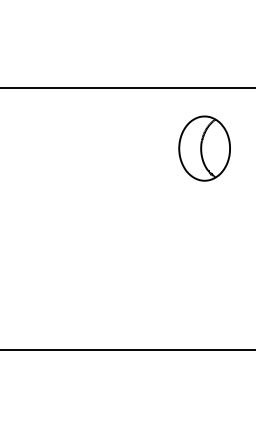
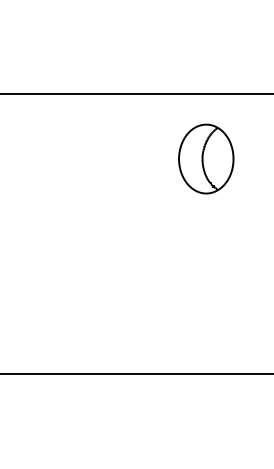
part: (204, 148) -> (206, 158), moved

